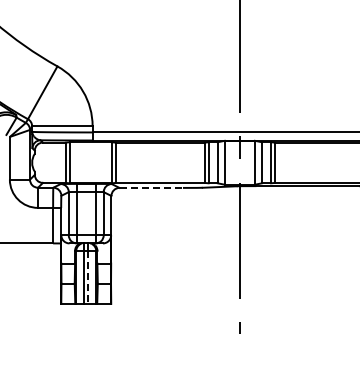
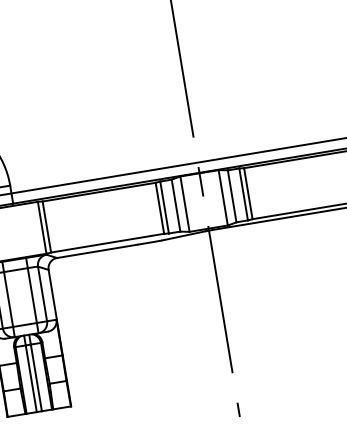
line: (151, 187) -> (97, 250), dashed -> solid
line: (88, 278) -> (36, 379), dashed -> solid

